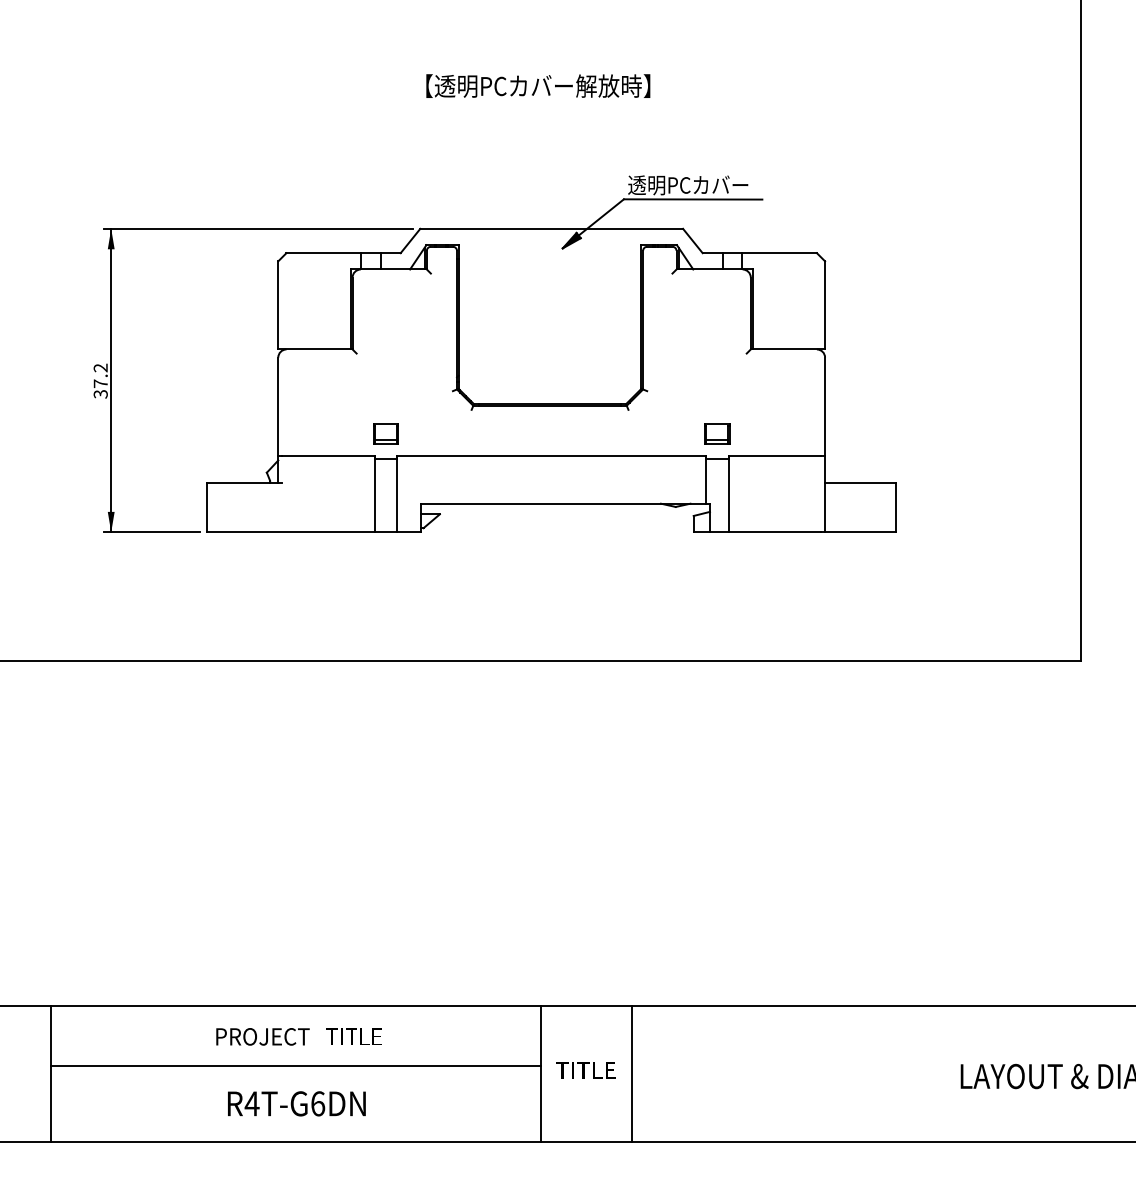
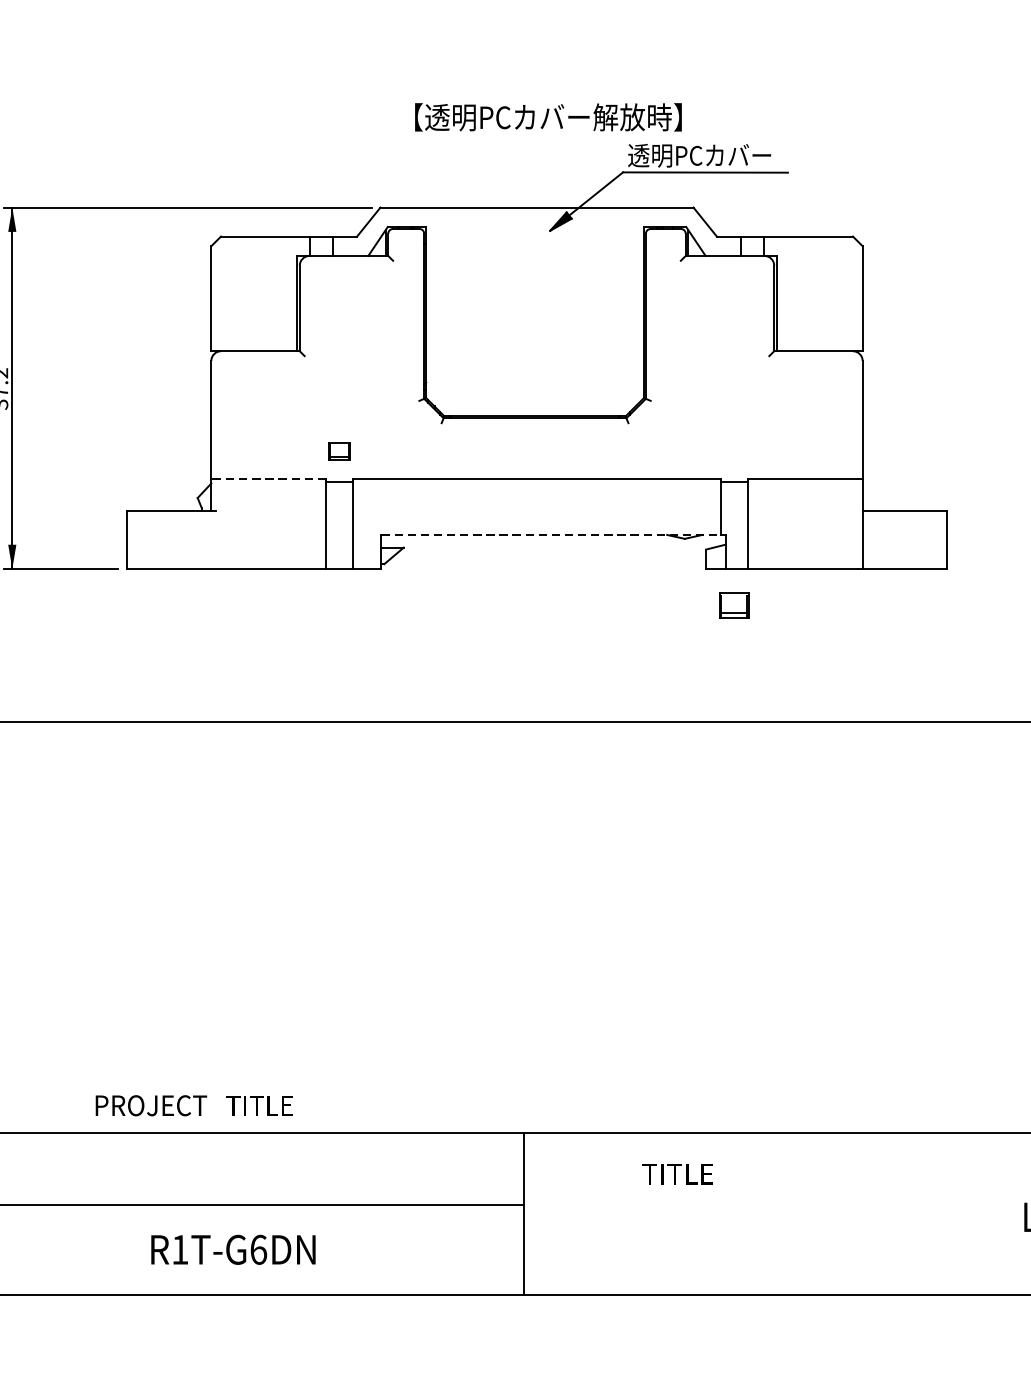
text: (538, 85) -> (548, 116), moved
part: (385, 433) -> (339, 451), size x0.7
part: (717, 433) -> (734, 605), moved
line: (328, 456) -> (271, 478), solid -> dashed
line: (564, 503) -> (552, 534), solid -> dashed
text: (298, 1036) -> (193, 1105), moved
text: (585, 1070) -> (677, 1174), moved
line: (632, 1073) -> (633, 1213), removed
text: (251, 1103) -> (179, 1249), R4T-G6DN -> R1T-G6DN

